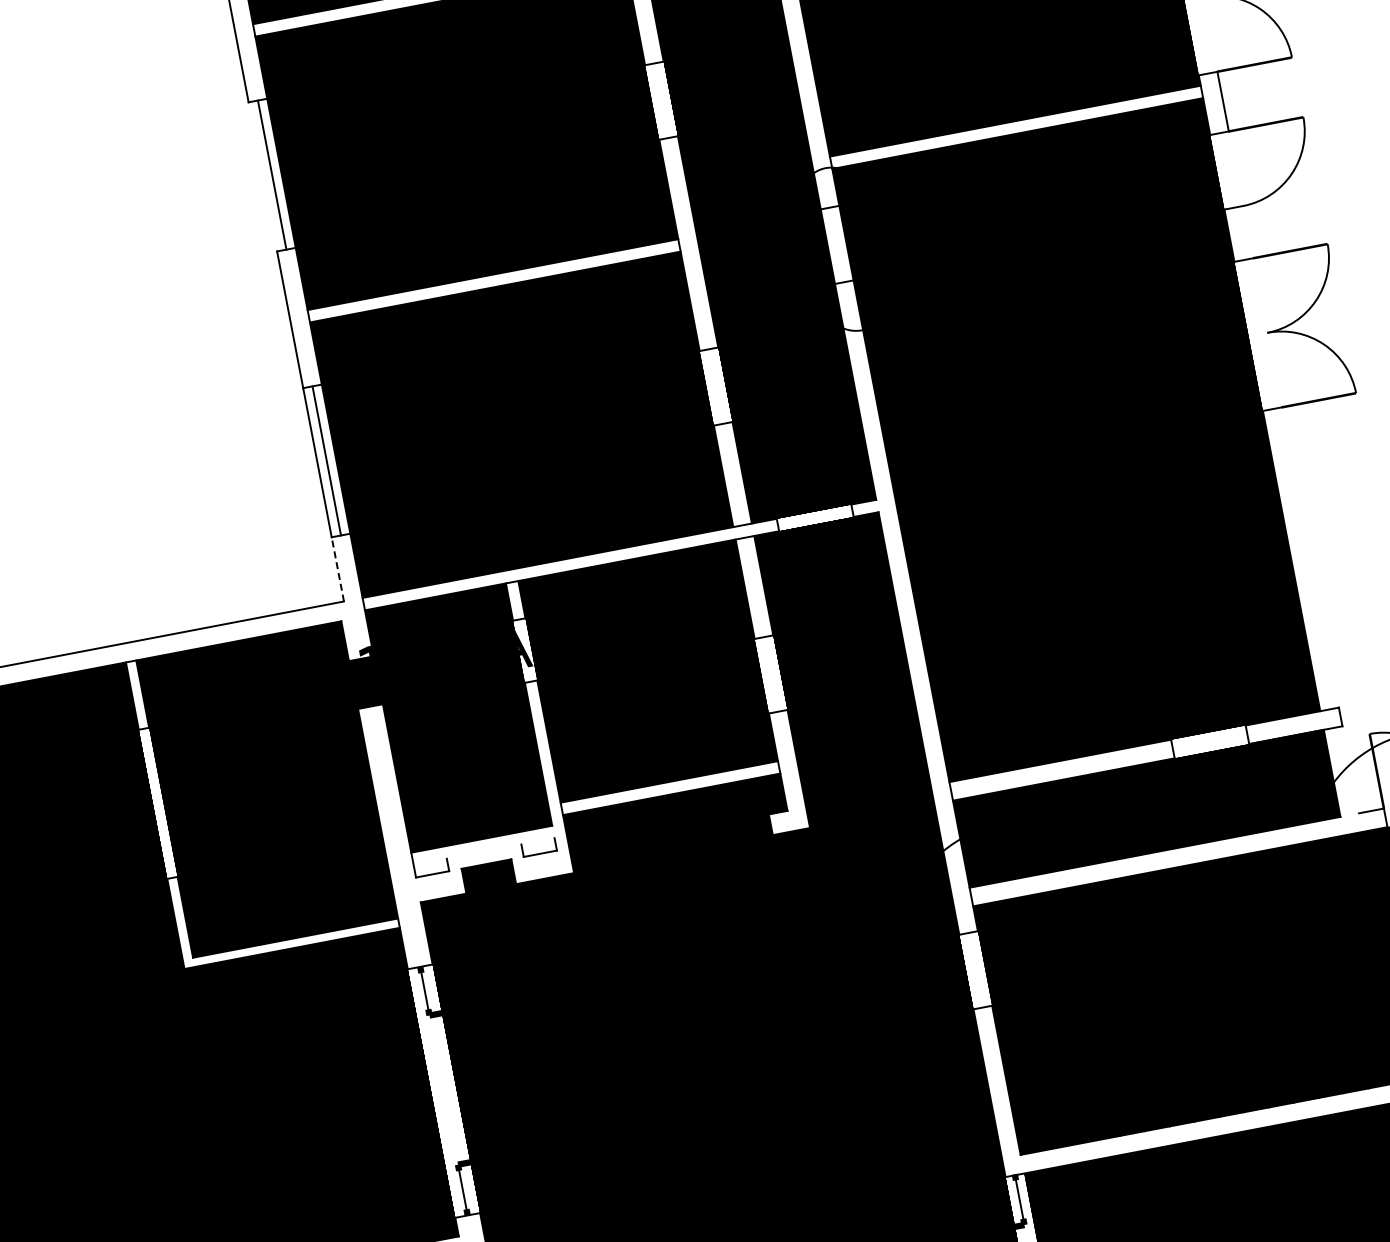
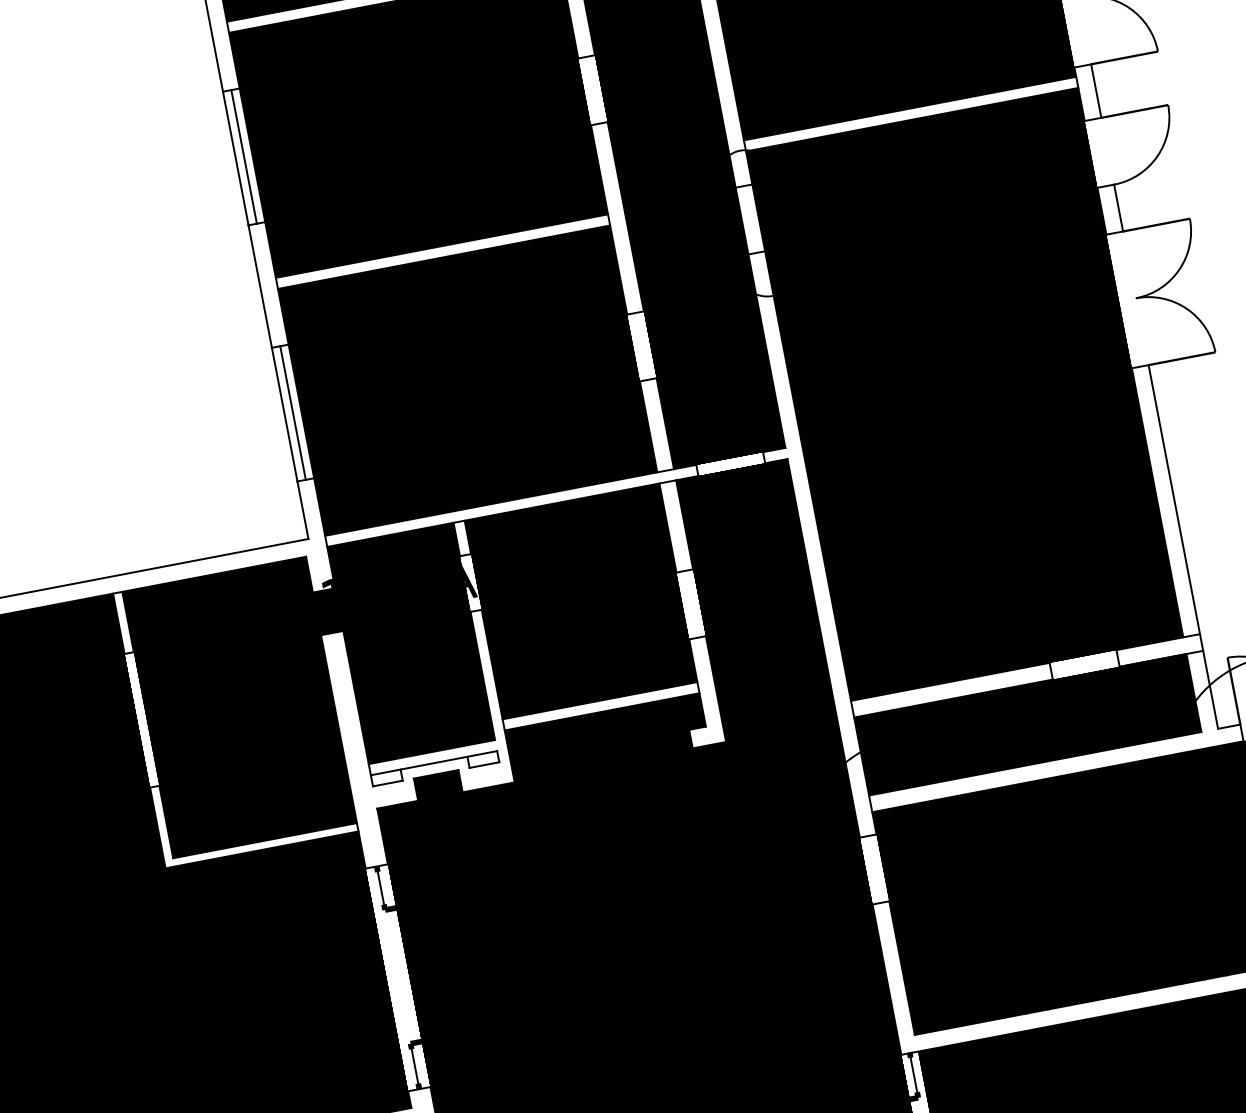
line: (262, 176) -> (235, 158), added
line: (1248, 232) -> (1118, 208), added
line: (1309, 557) -> (1173, 499), added
line: (337, 569) -> (302, 510), dashed -> solid
line: (1350, 769) -> (1210, 689), added
line: (483, 851) -> (433, 763), added

